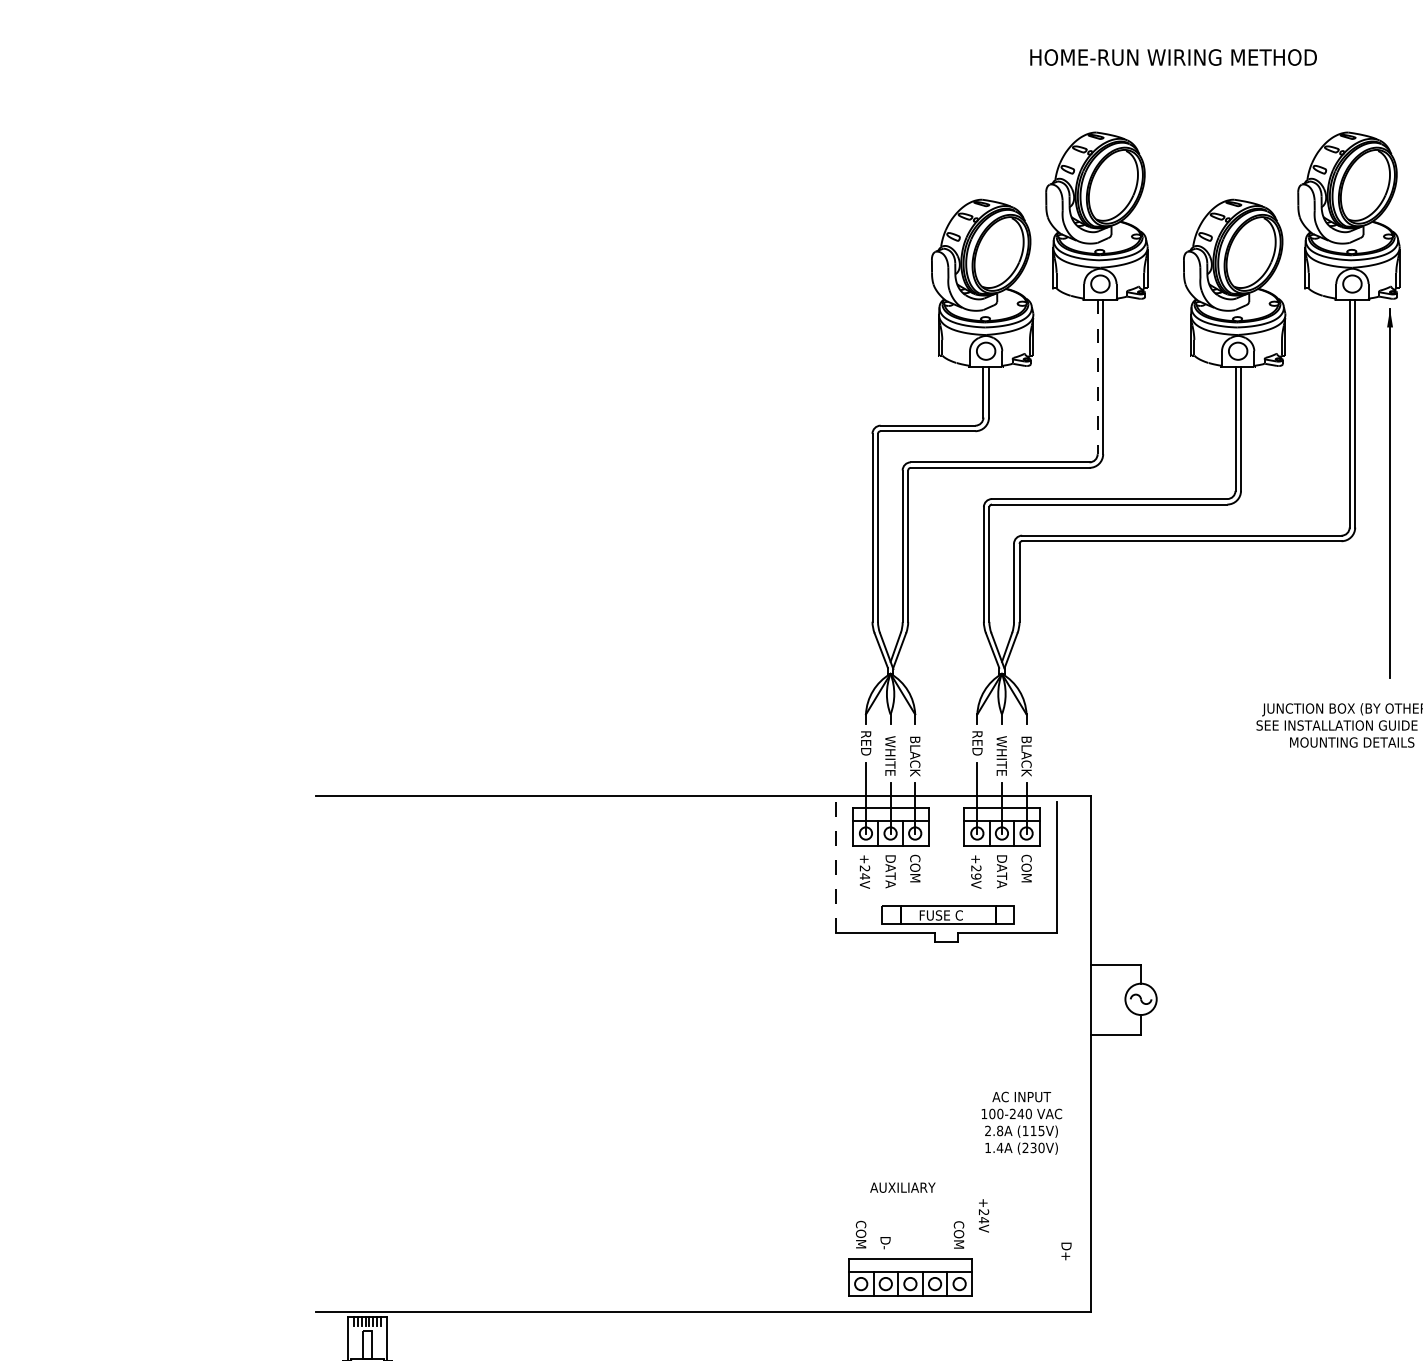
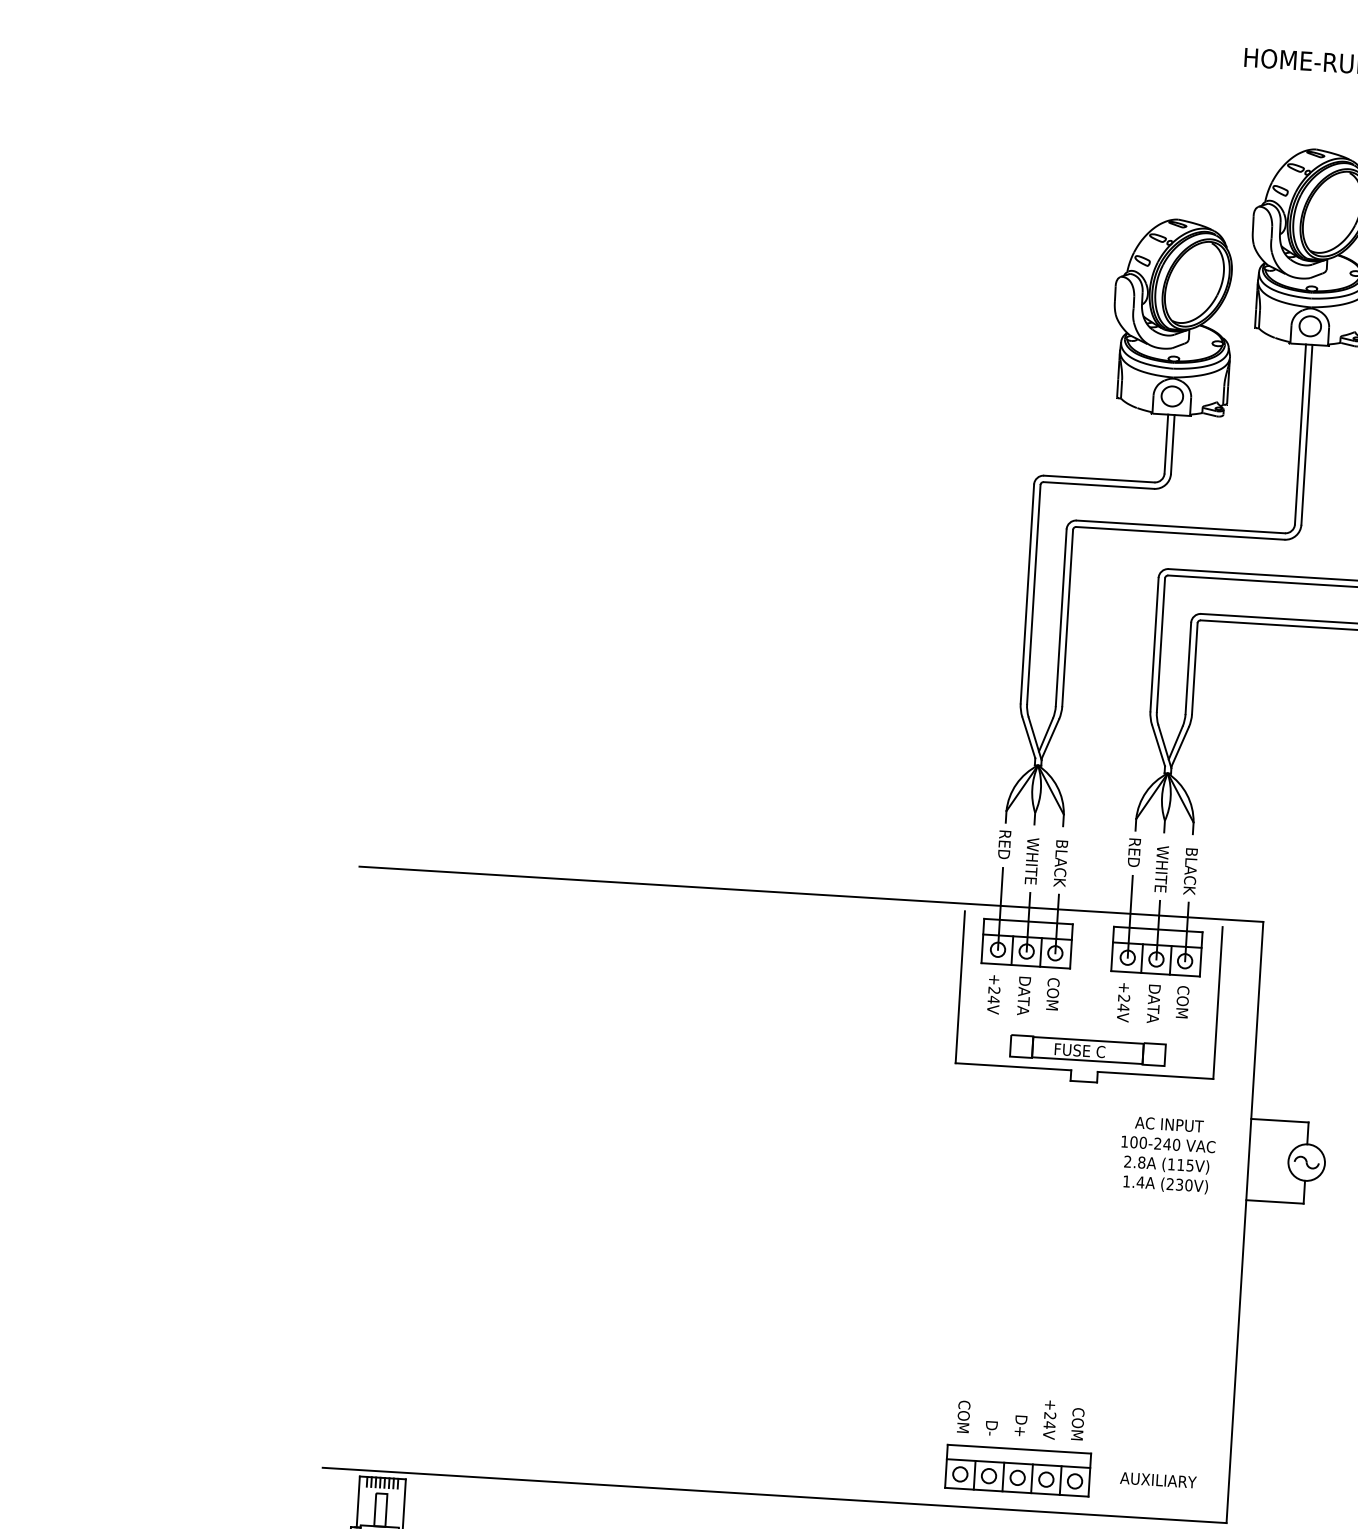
line: (1097, 377) -> (1300, 434), dashed -> solid
line: (835, 868) -> (960, 988), dashed -> solid
text: (976, 876) -> (1123, 1007), +29V -> +24V
text: (1021, 1122) -> (1167, 1154), moved
text: (902, 1187) -> (1157, 1479), moved
text: (984, 1215) -> (1050, 1419), moved
text: (1066, 1251) -> (1020, 1425), moved

